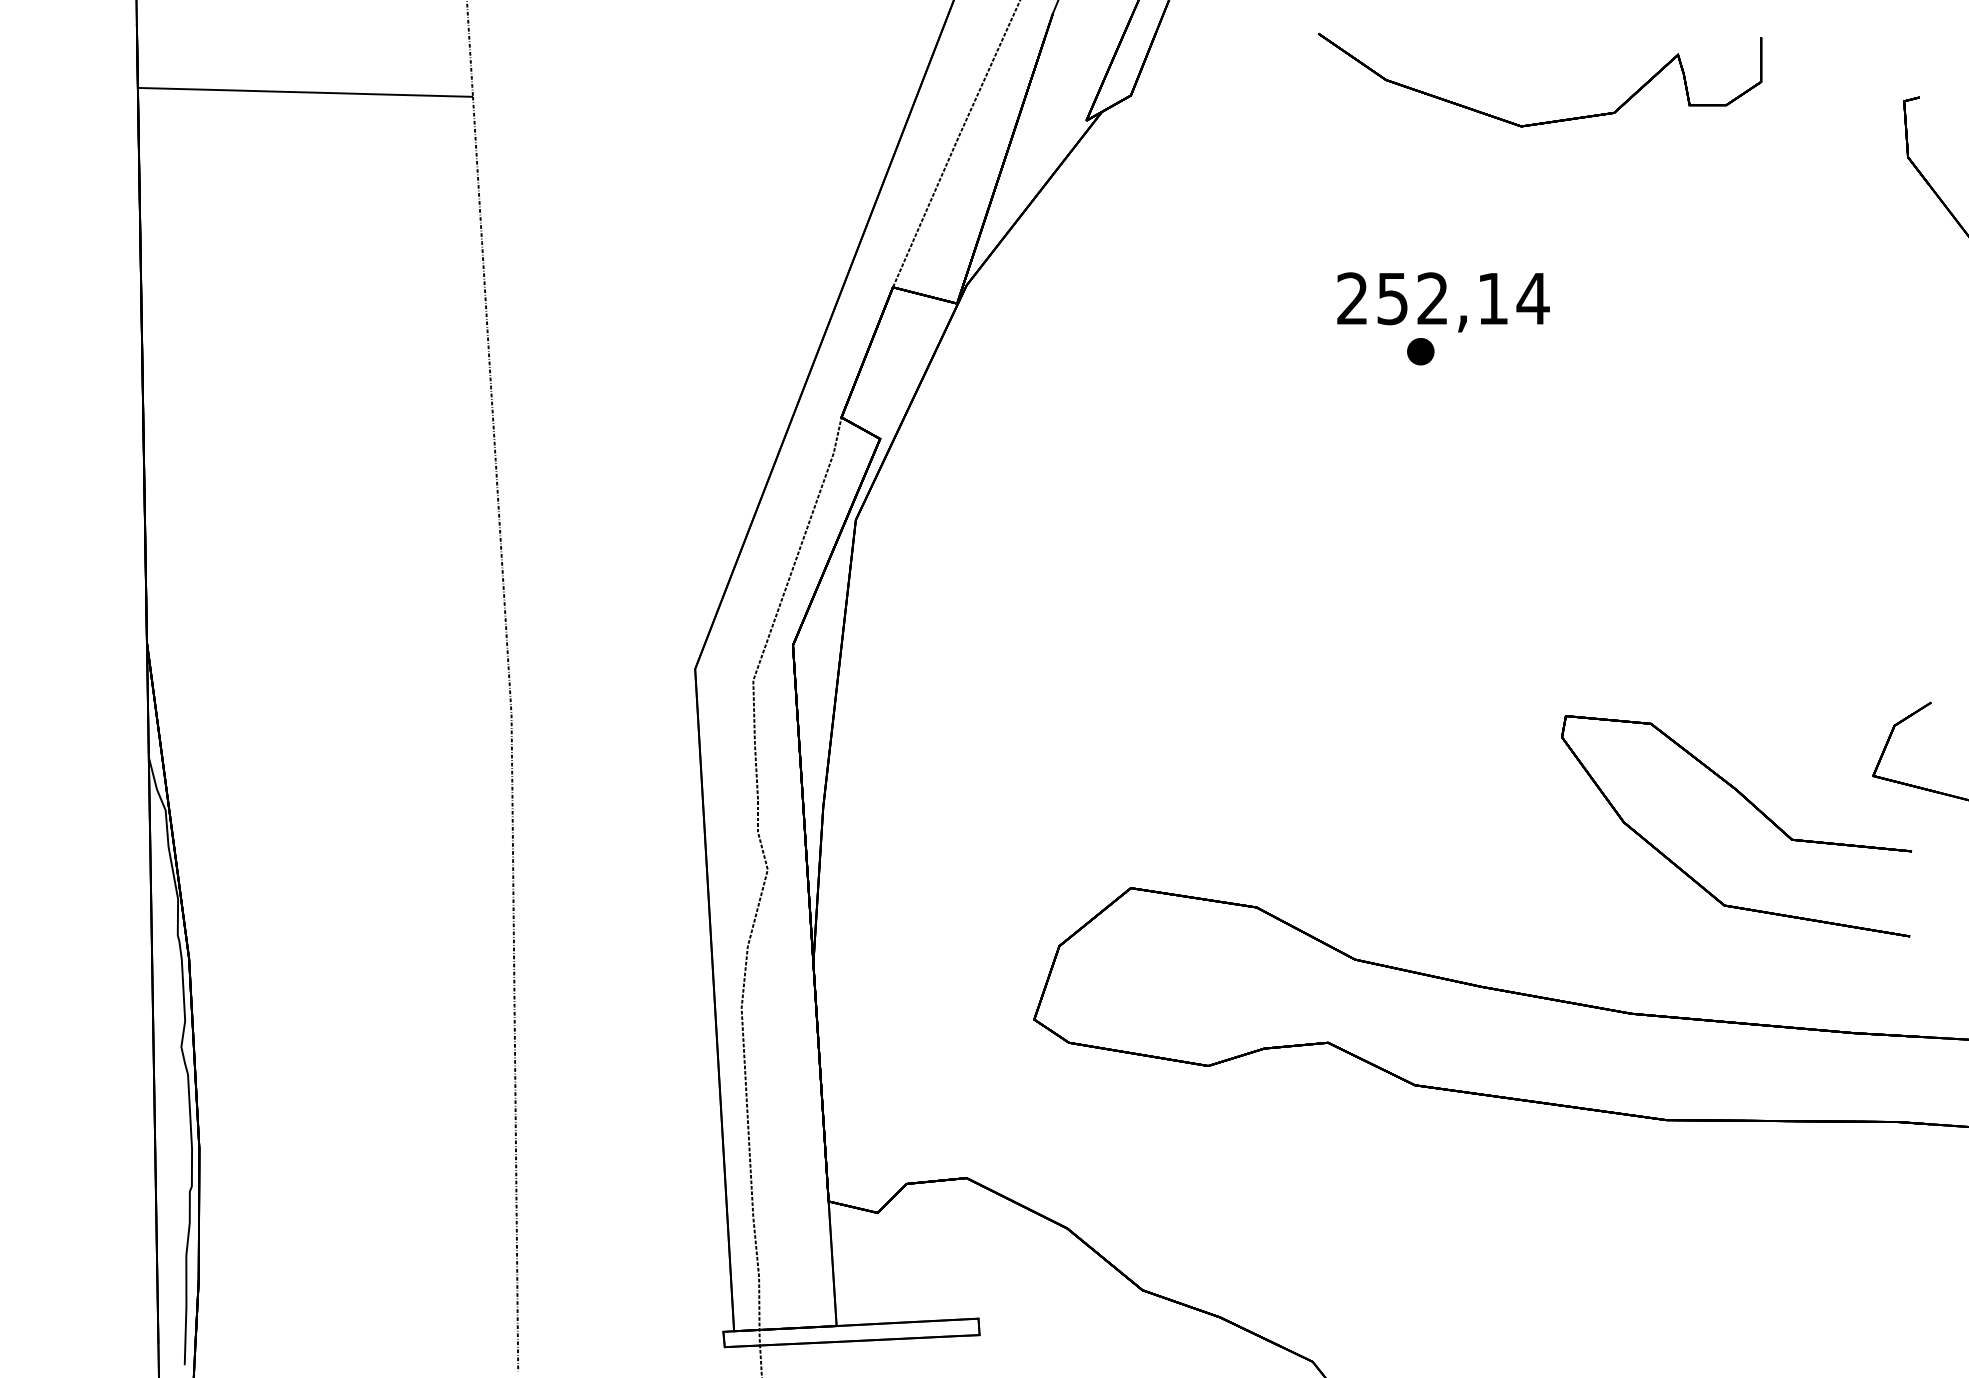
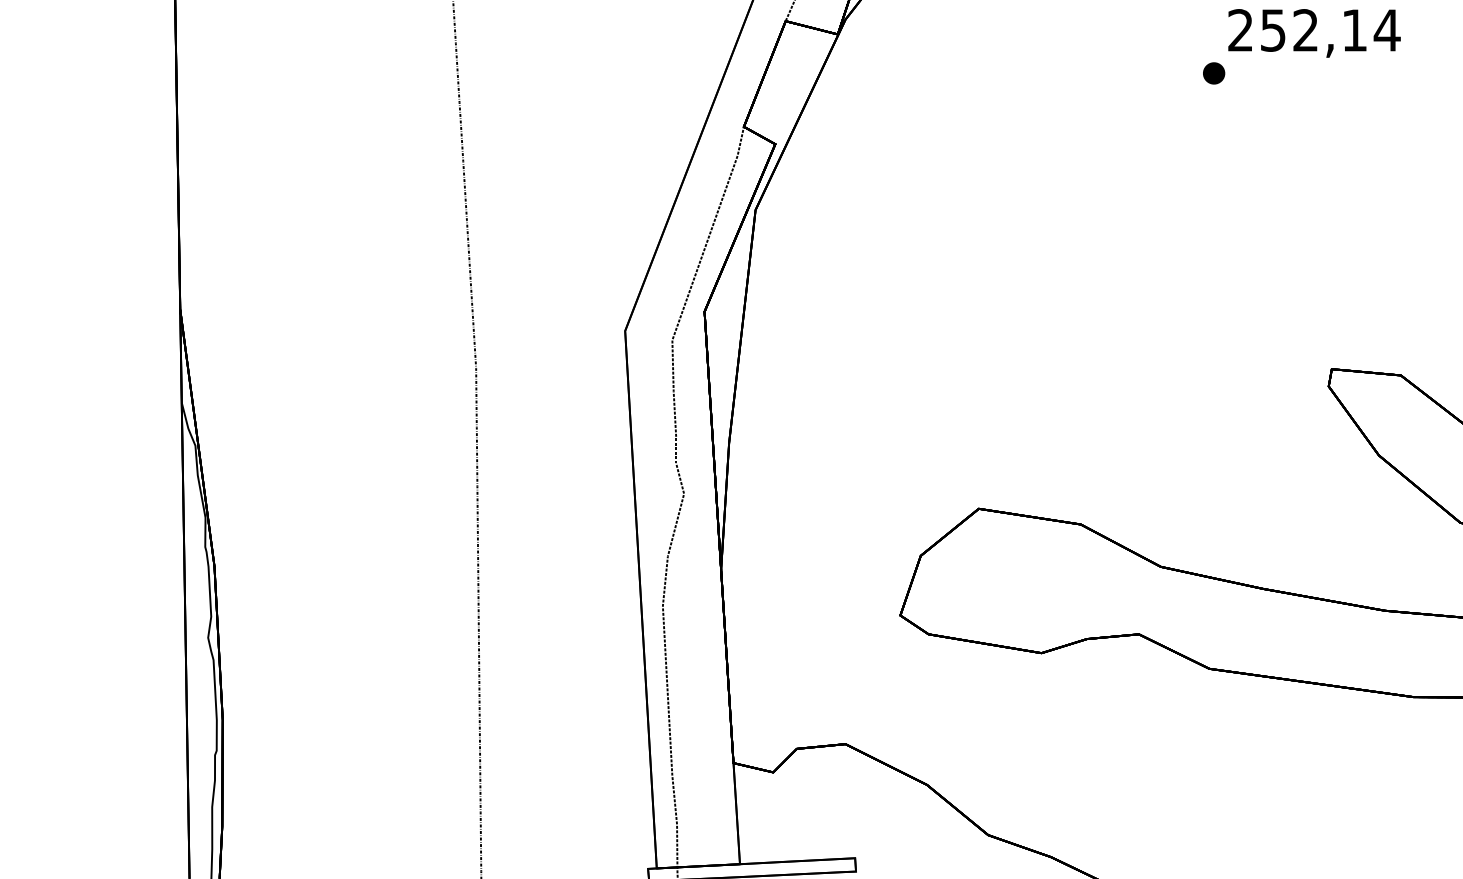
text: (1443, 302) -> (1314, 33), moved

